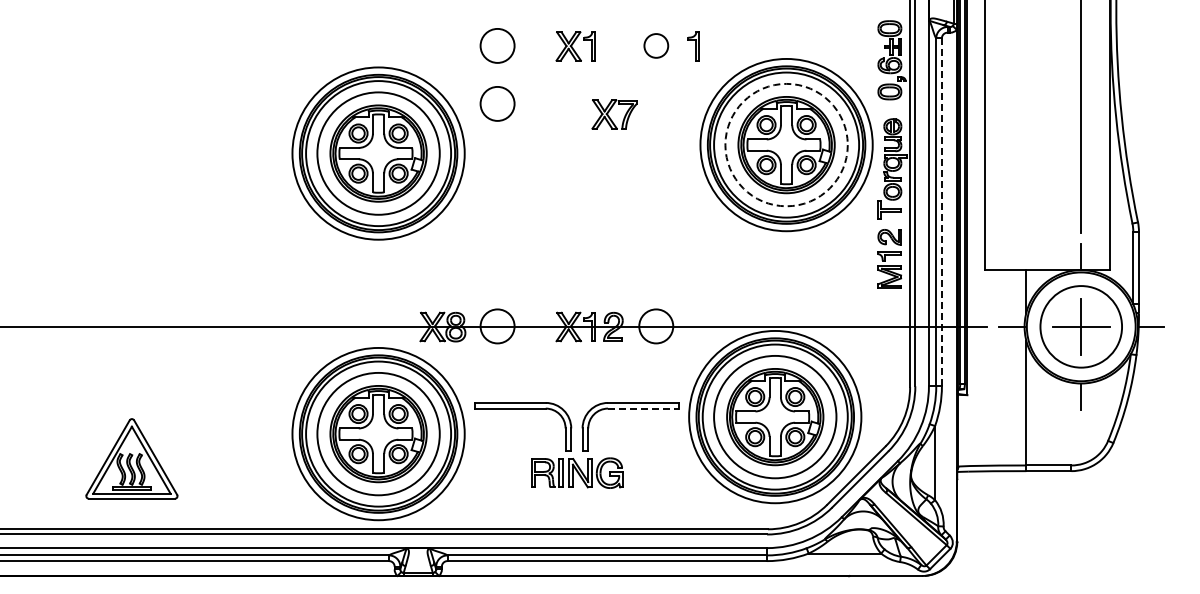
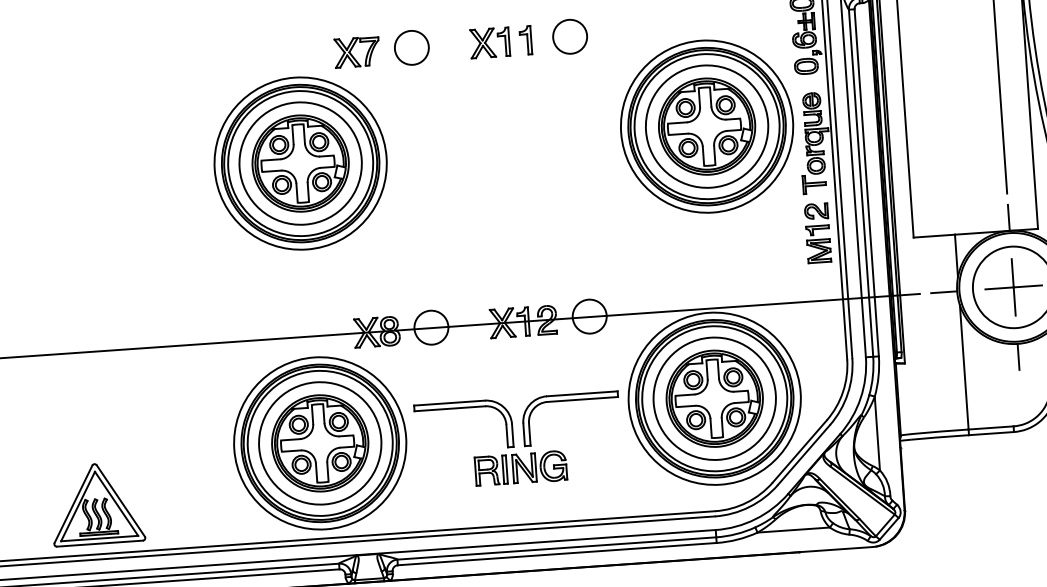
circle: (656, 45) -> (570, 36), size x1.43
part: (693, 46) -> (525, 40), moved
circle: (497, 103) -> (415, 105), removed
part: (614, 114) -> (356, 52), moved
circle: (786, 144) -> (706, 126), dashed -> solid
line: (941, 212) -> (866, 183), dashed -> solid
line: (644, 408) -> (583, 399), dashed -> solid
part: (131, 458) -> (96, 503), moved

